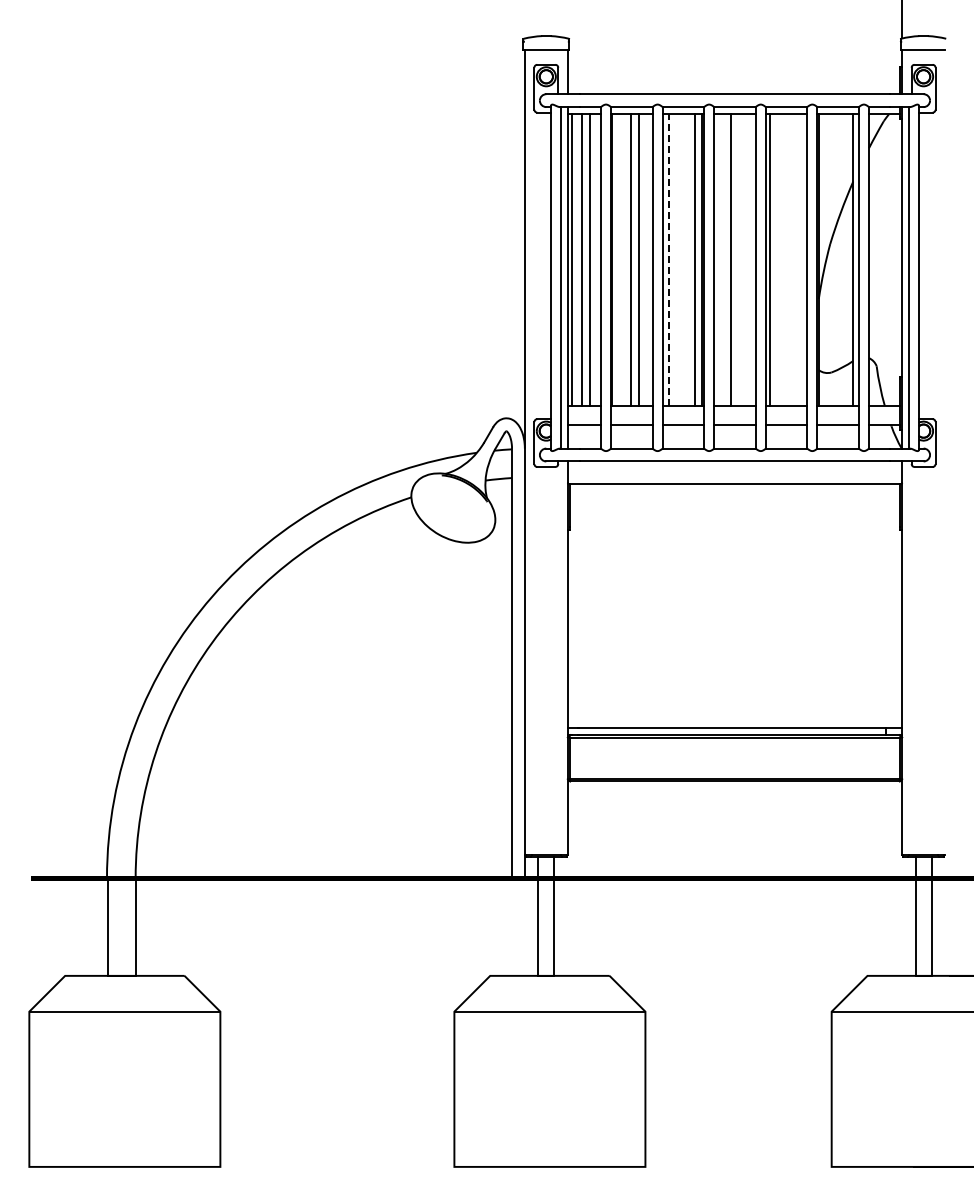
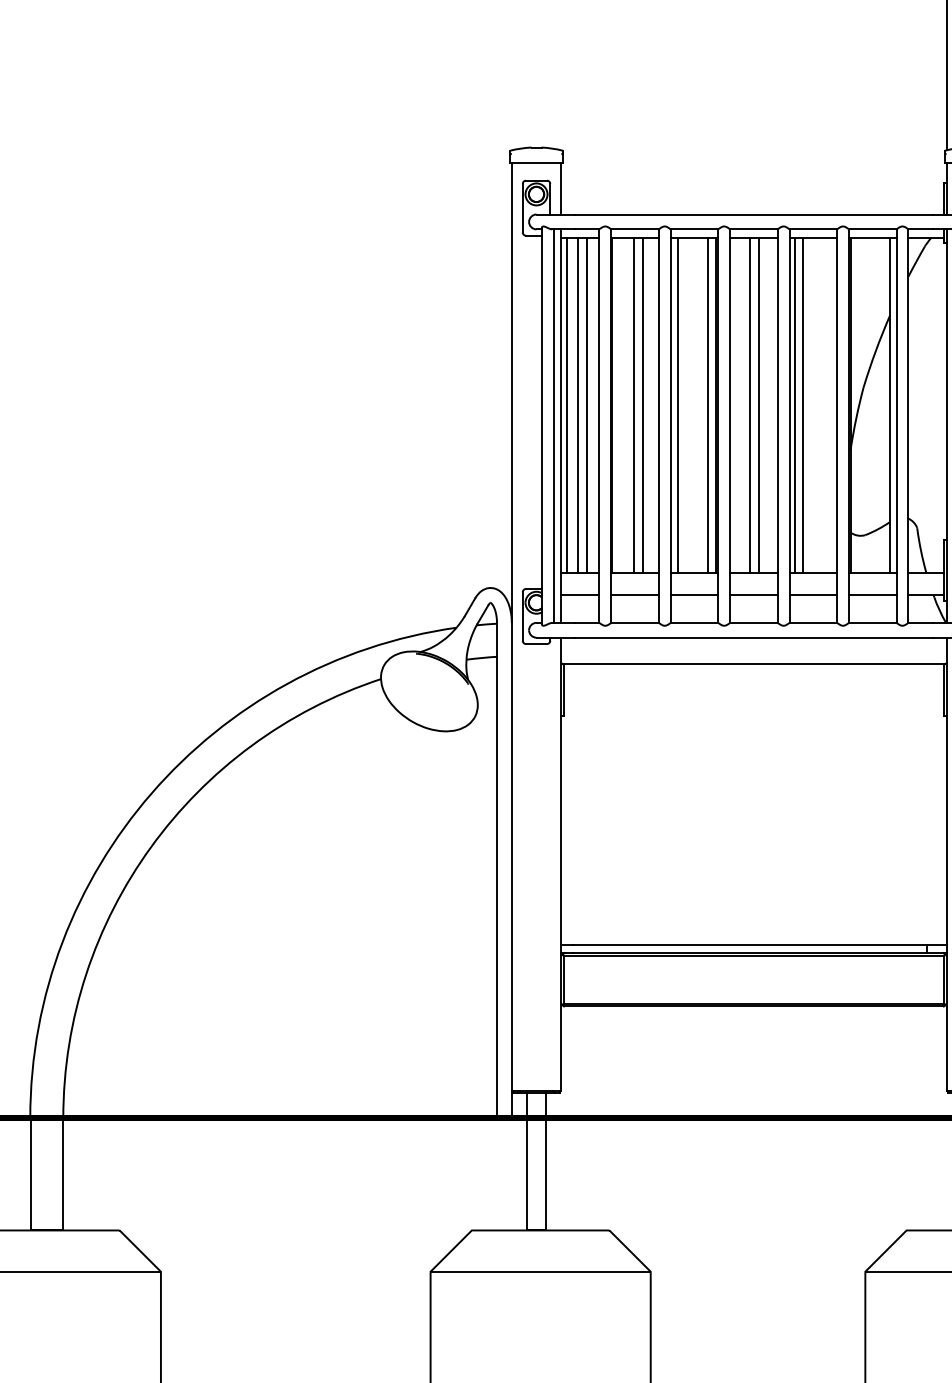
line: (668, 259) -> (677, 404), dashed -> solid
line: (739, 259) -> (759, 404), added
line: (778, 259) -> (804, 404), added

